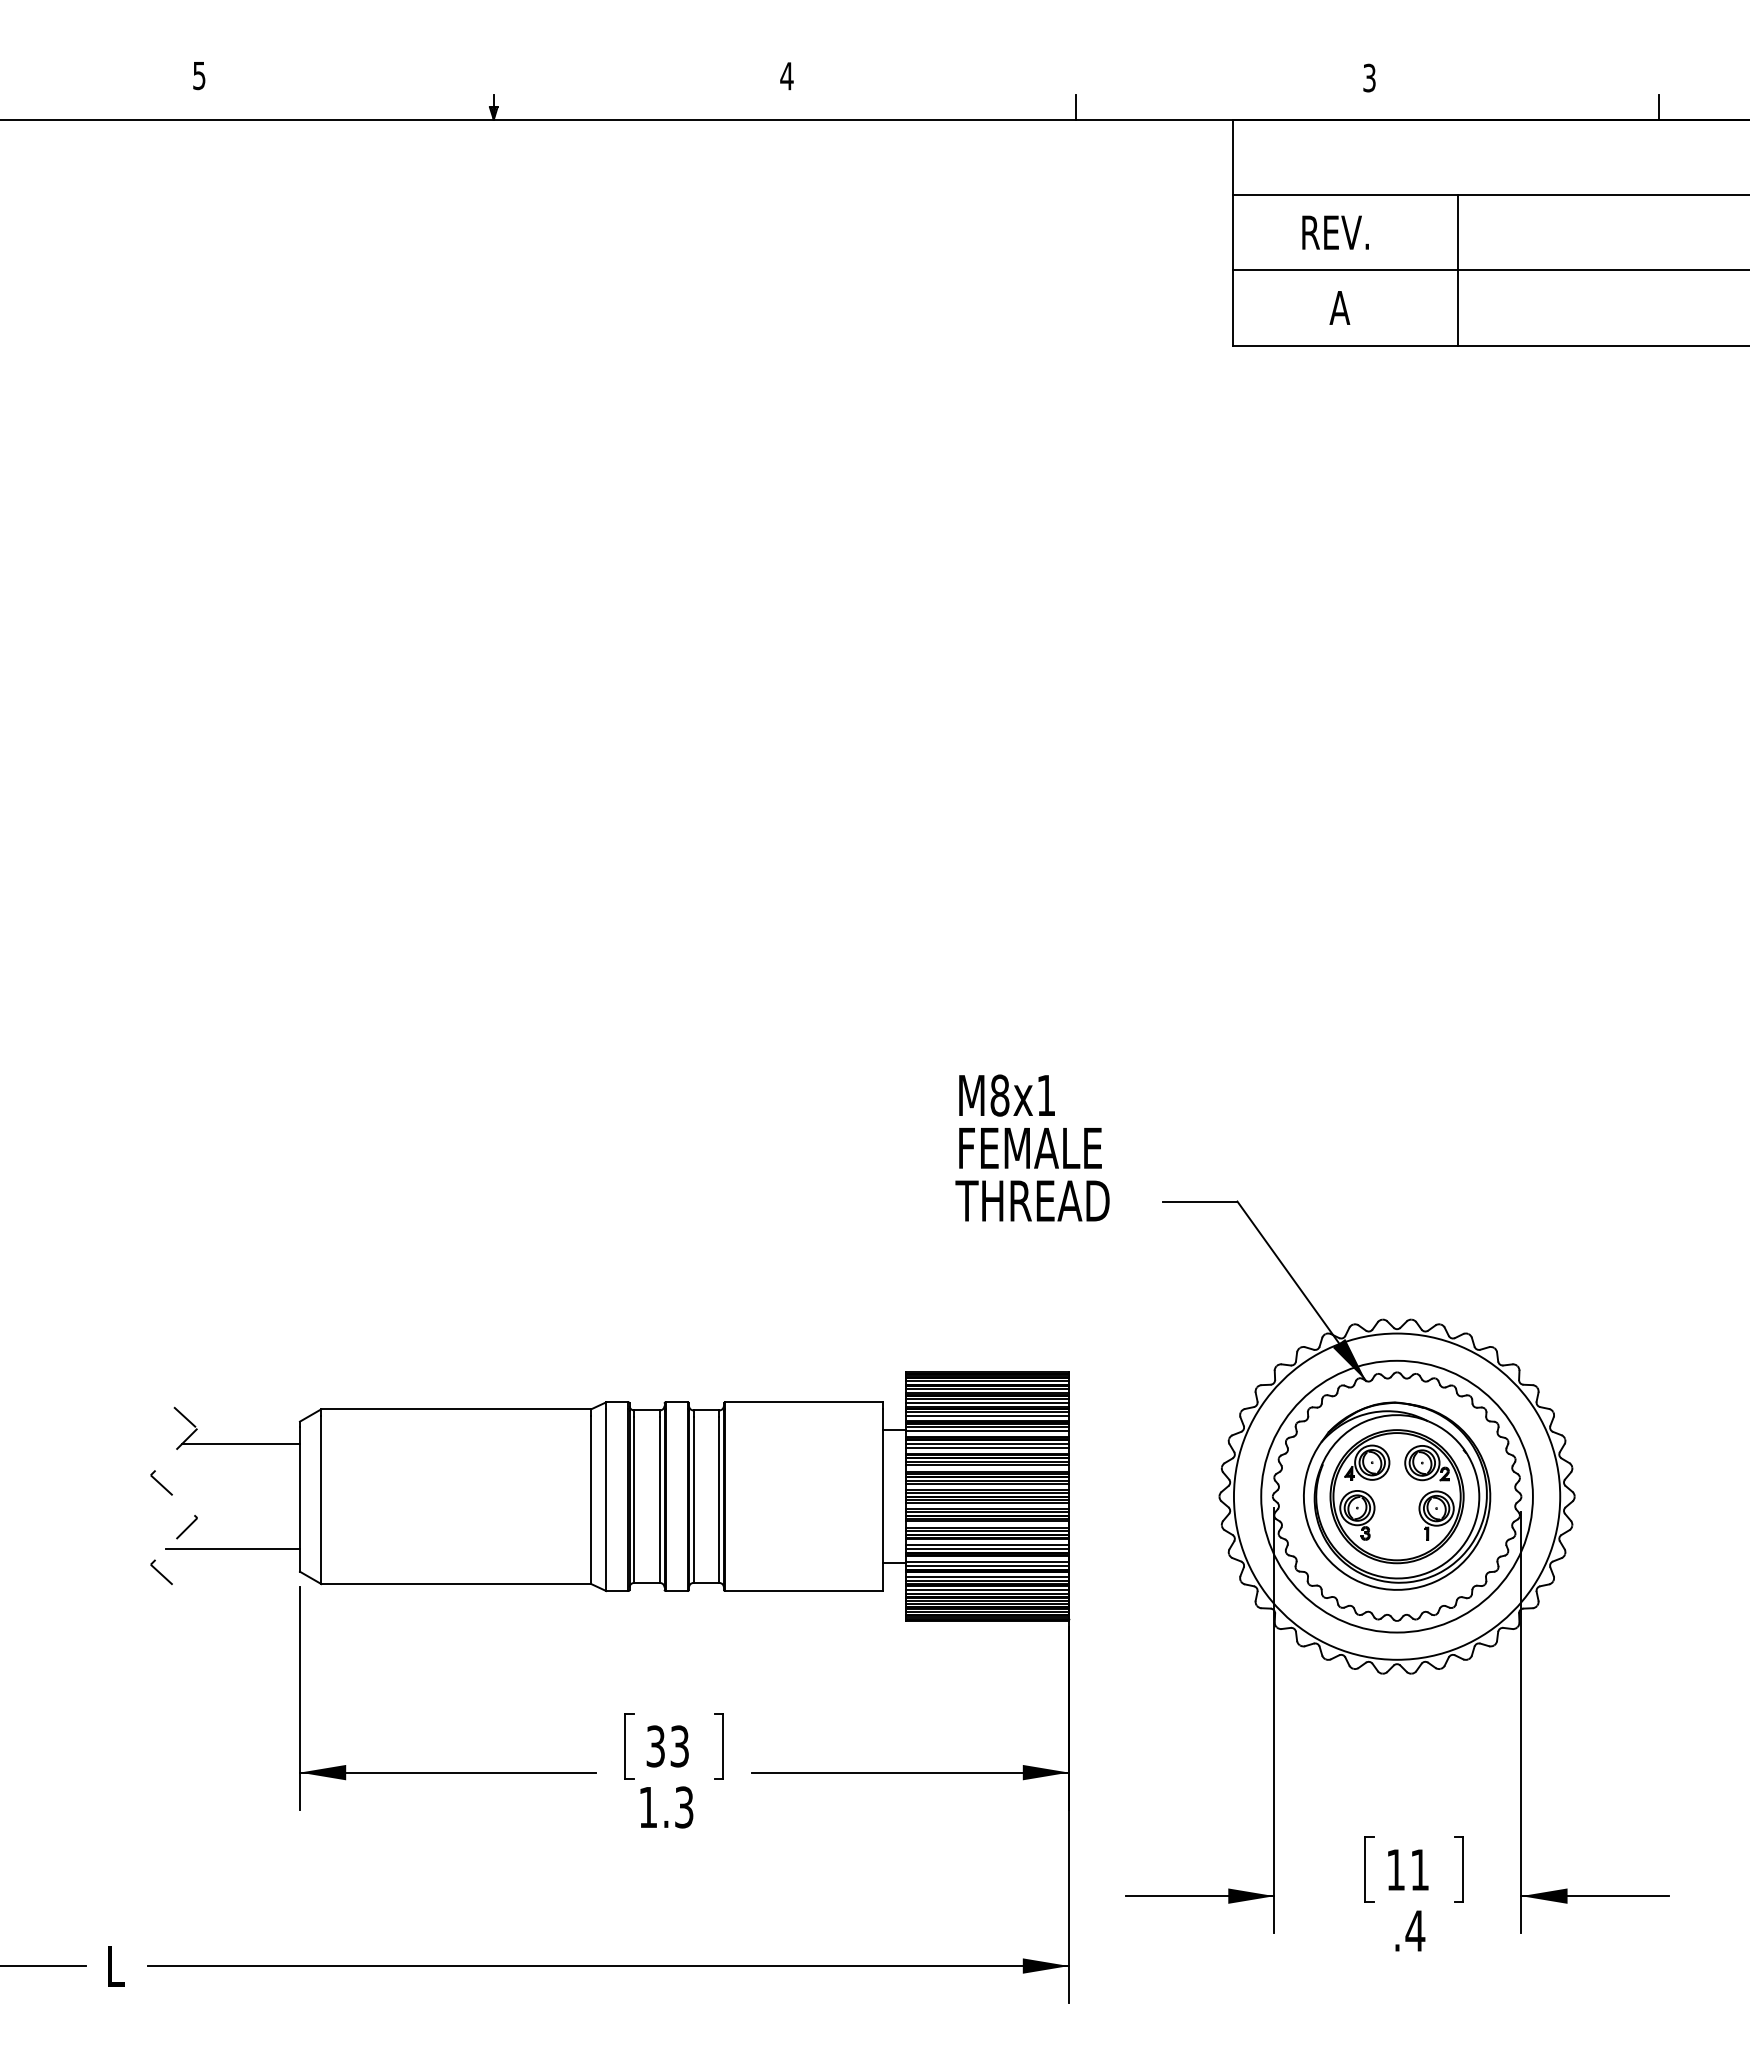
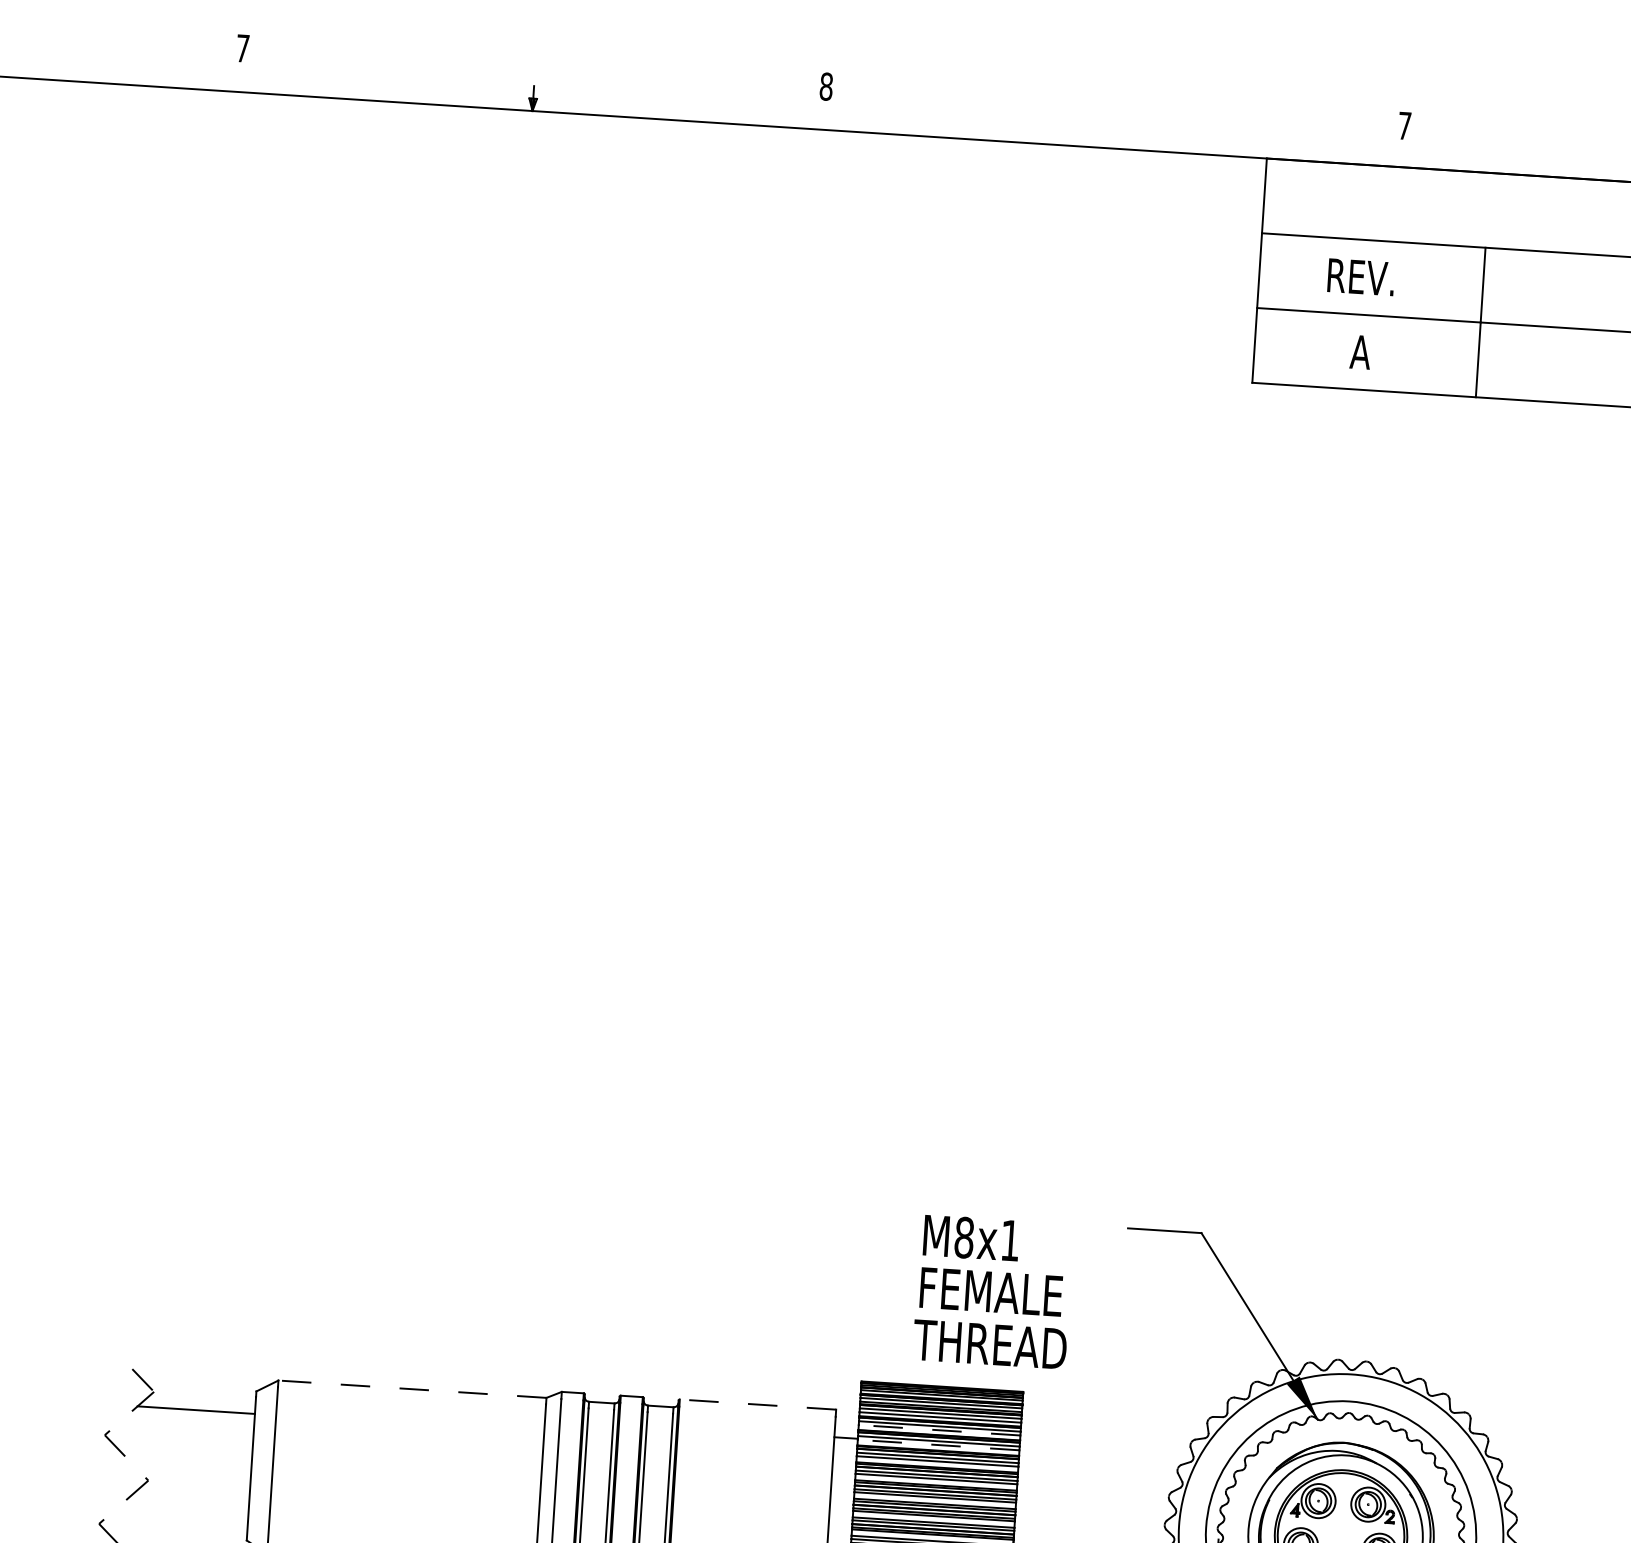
text: (199, 76) -> (243, 49), 5 -> 7
text: (786, 76) -> (825, 86), 4 -> 8
text: (1369, 77) -> (1404, 125), 3 -> 7
line: (1076, 106) -> (1111, 135), removed
text: (1032, 1147) -> (993, 1291), moved
line: (803, 1402) -> (757, 1404), solid -> dashed
line: (456, 1409) -> (412, 1389), solid -> dashed
line: (987, 1416) -> (939, 1430), solid -> dashed
line: (987, 1431) -> (938, 1445), solid -> dashed
line: (232, 1549) -> (181, 1514), removed

